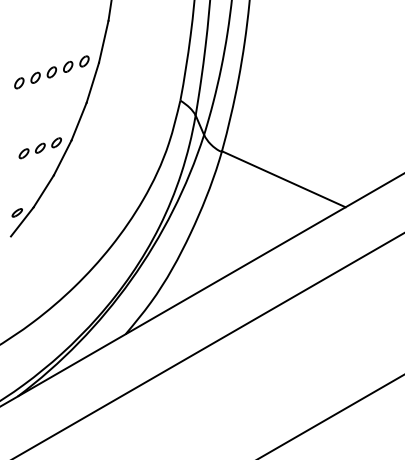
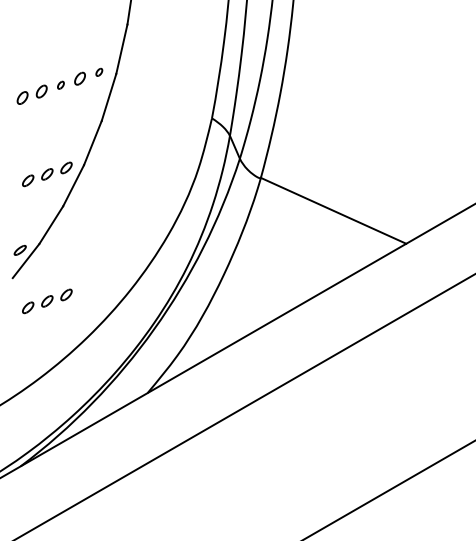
part: (84, 61) -> (99, 72), size x0.6
part: (51, 72) -> (60, 85), size x0.6
part: (40, 256) -> (47, 301), added

